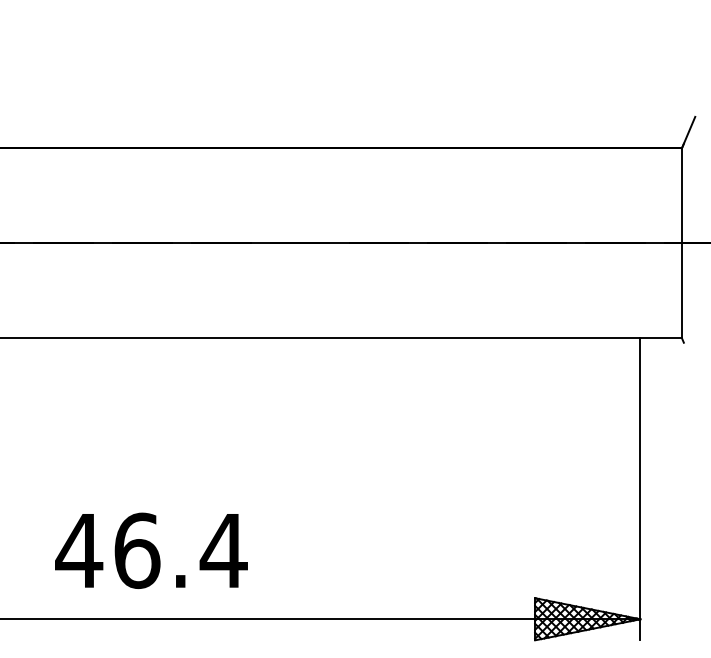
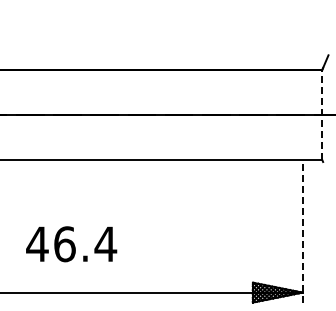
line: (682, 244) -> (322, 115), solid -> dashed
line: (640, 487) -> (302, 230), solid -> dashed
text: (151, 551) -> (71, 244), moved

